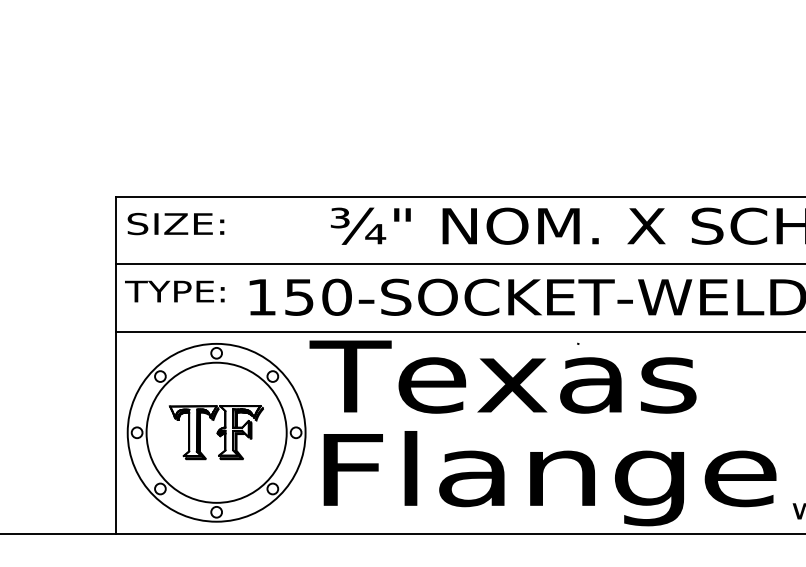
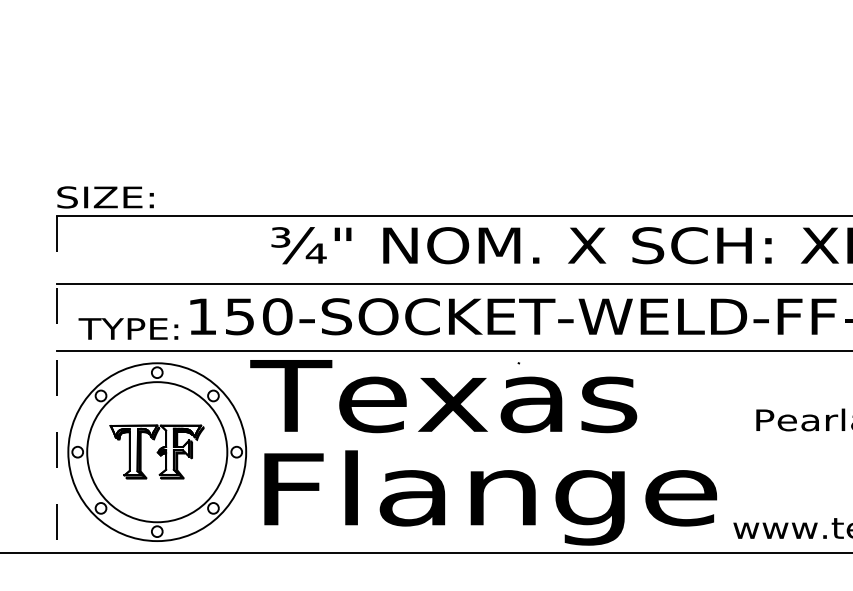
text: (175, 224) -> (105, 197), moved
text: (174, 291) -> (128, 328), moved
line: (115, 366) -> (56, 385), solid -> dashed

